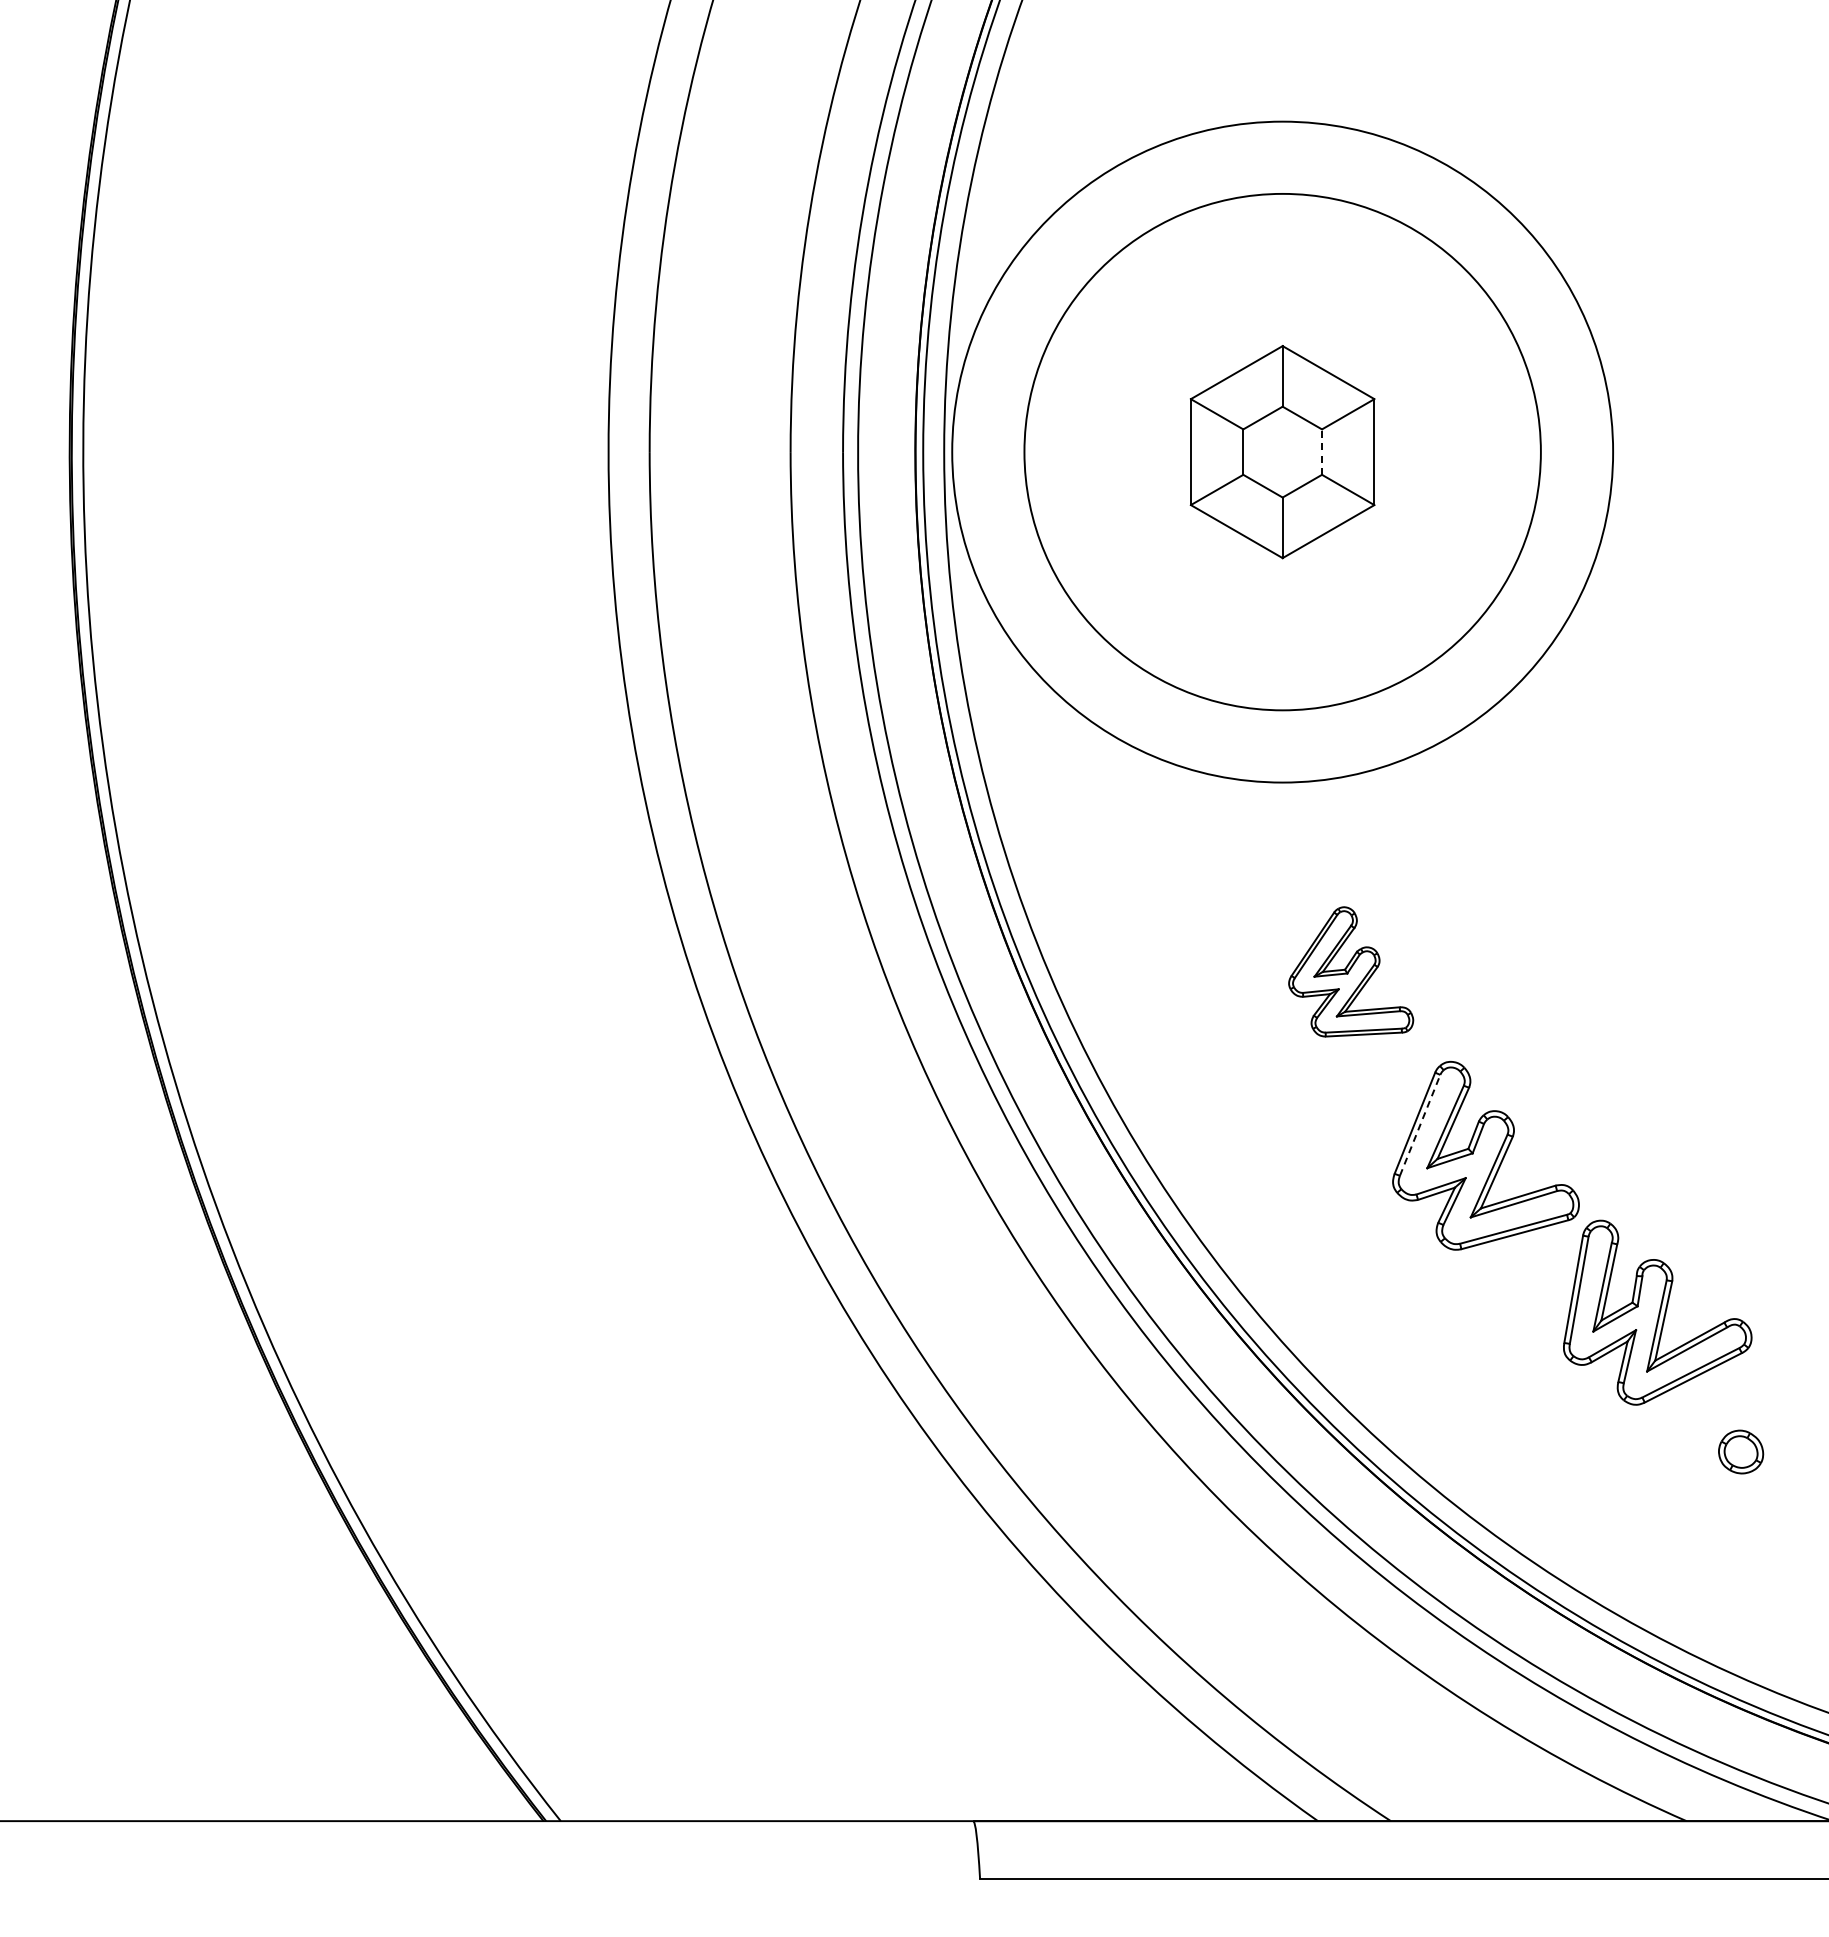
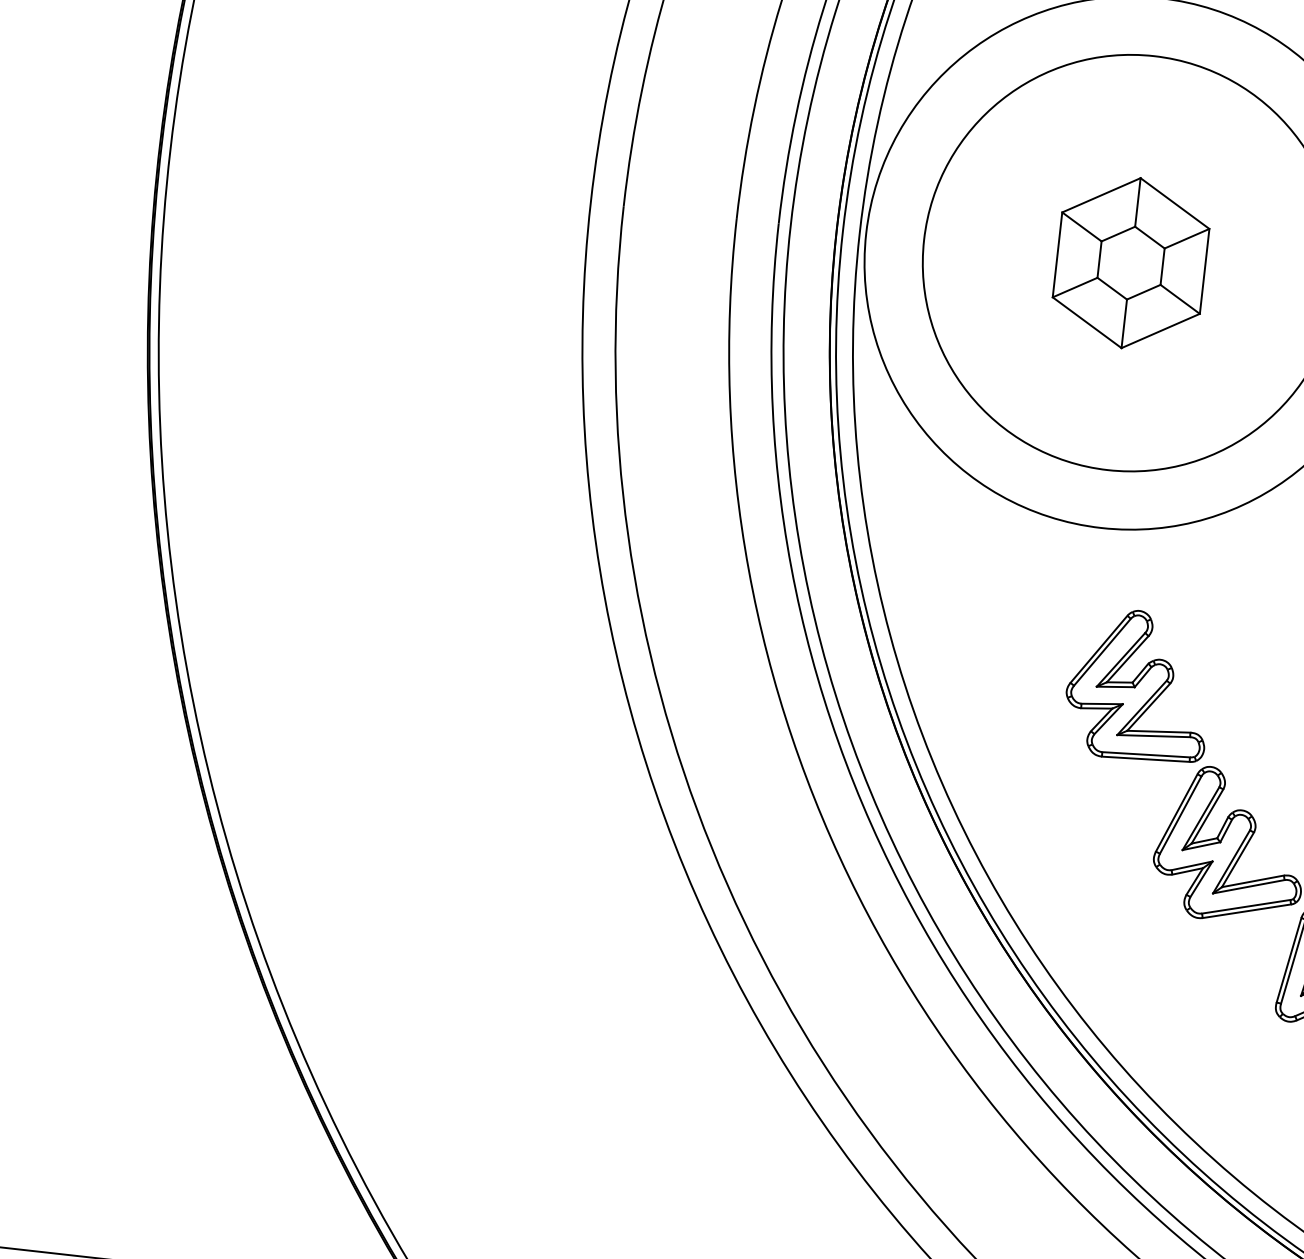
line: (1322, 452) -> (1162, 267), dashed -> solid
part: (1350, 971) -> (1138, 685), size x1.43
line: (1420, 1124) -> (1181, 814), dashed -> solid

